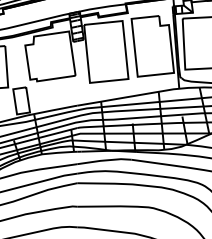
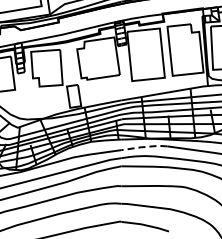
line: (103, 161) -> (143, 147), solid -> dashed

